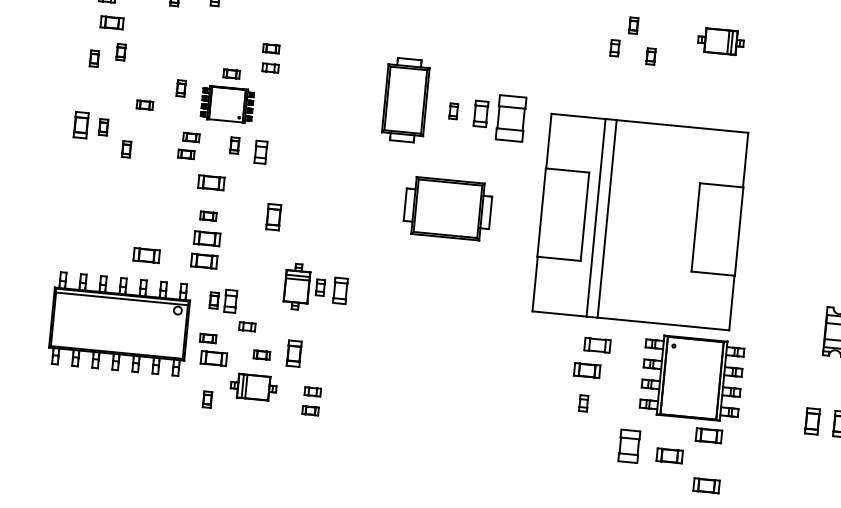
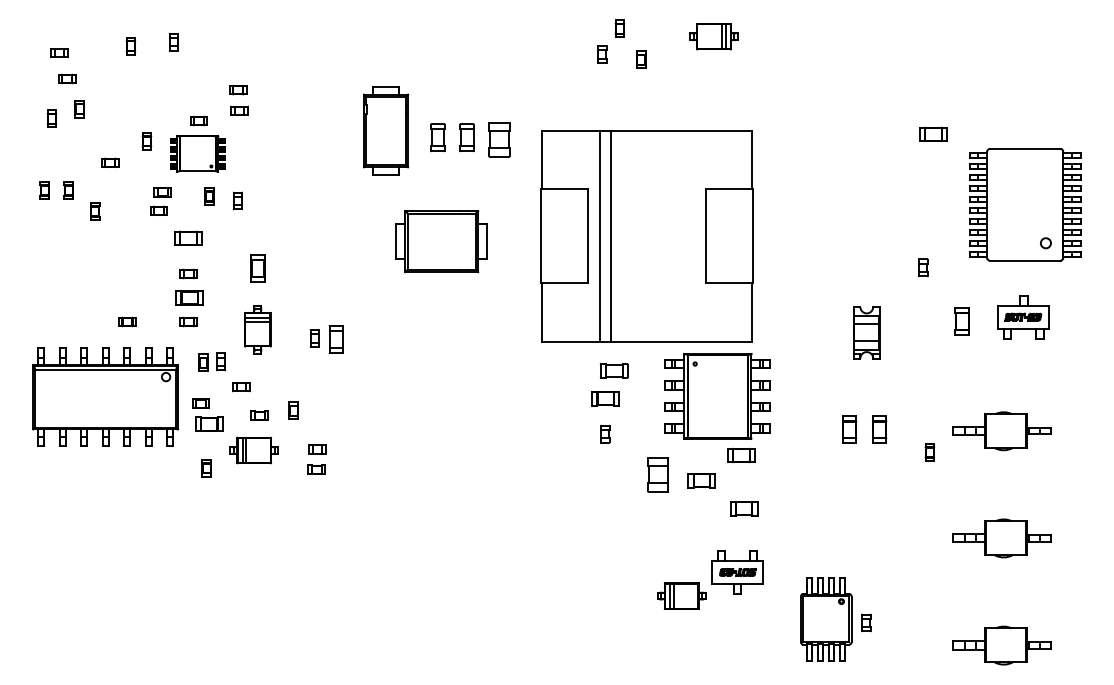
part: (112, 22) -> (67, 78), size x0.71
part: (453, 110) -> (437, 137), size x1.67
part: (511, 118) -> (499, 139), size x0.71
part: (80, 125) -> (44, 190), size x0.62
part: (260, 151) -> (237, 200), size x0.71
part: (146, 255) -> (127, 321), size x0.62
part: (203, 260) -> (188, 321), size x0.62
part: (296, 286) -> (257, 329), moved
part: (230, 300) -> (220, 361), size x0.71
part: (294, 353) -> (293, 410), size x0.62

